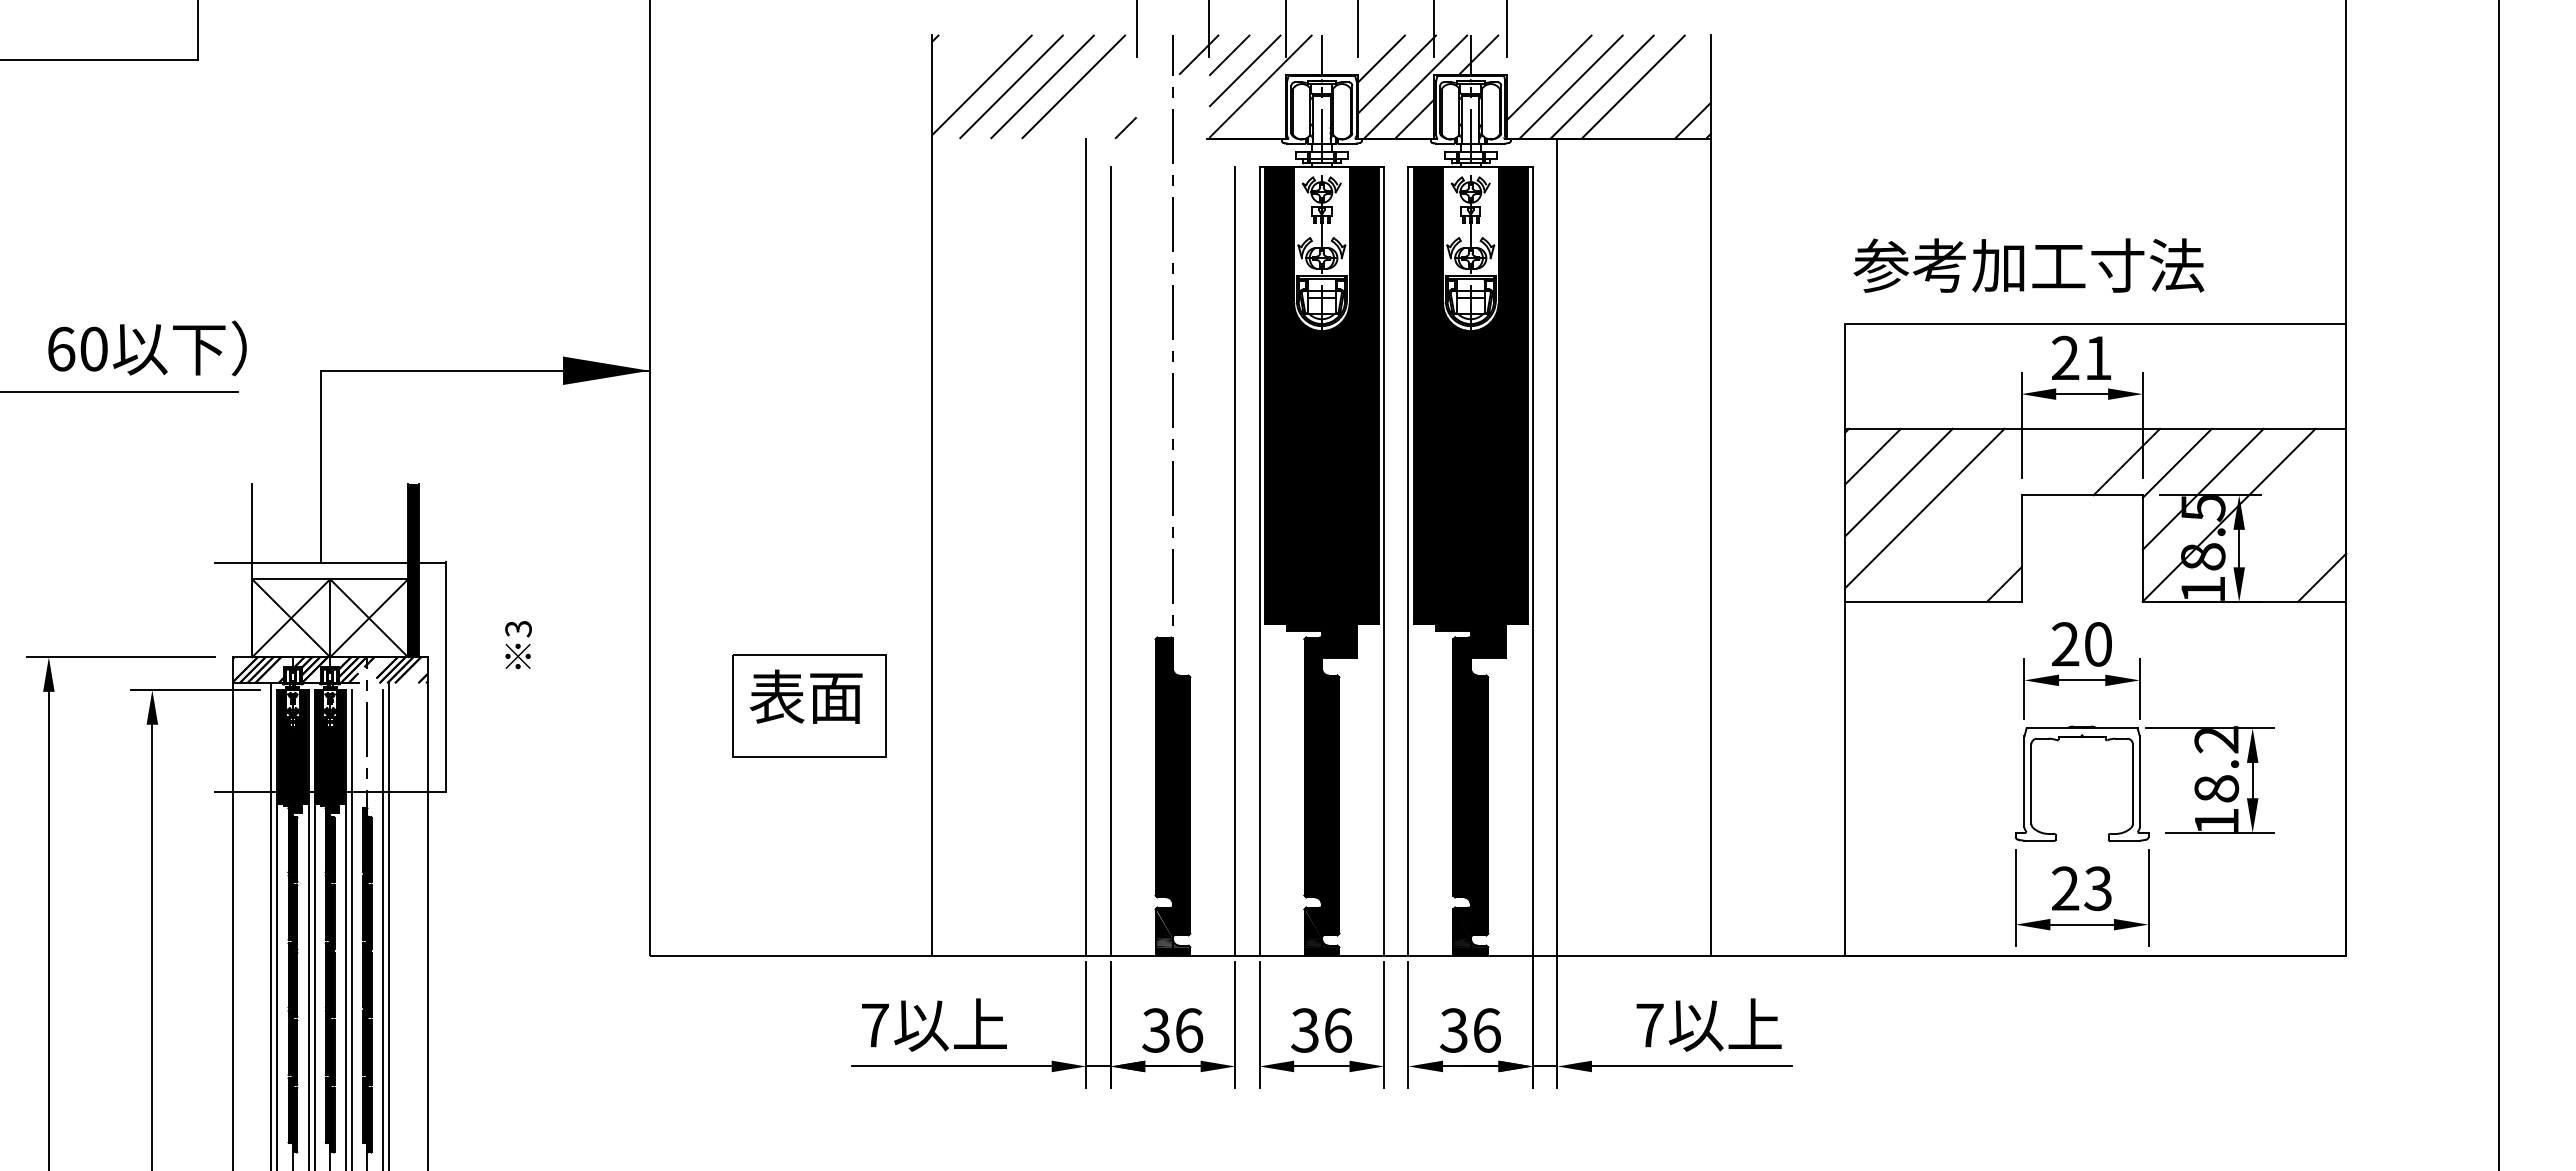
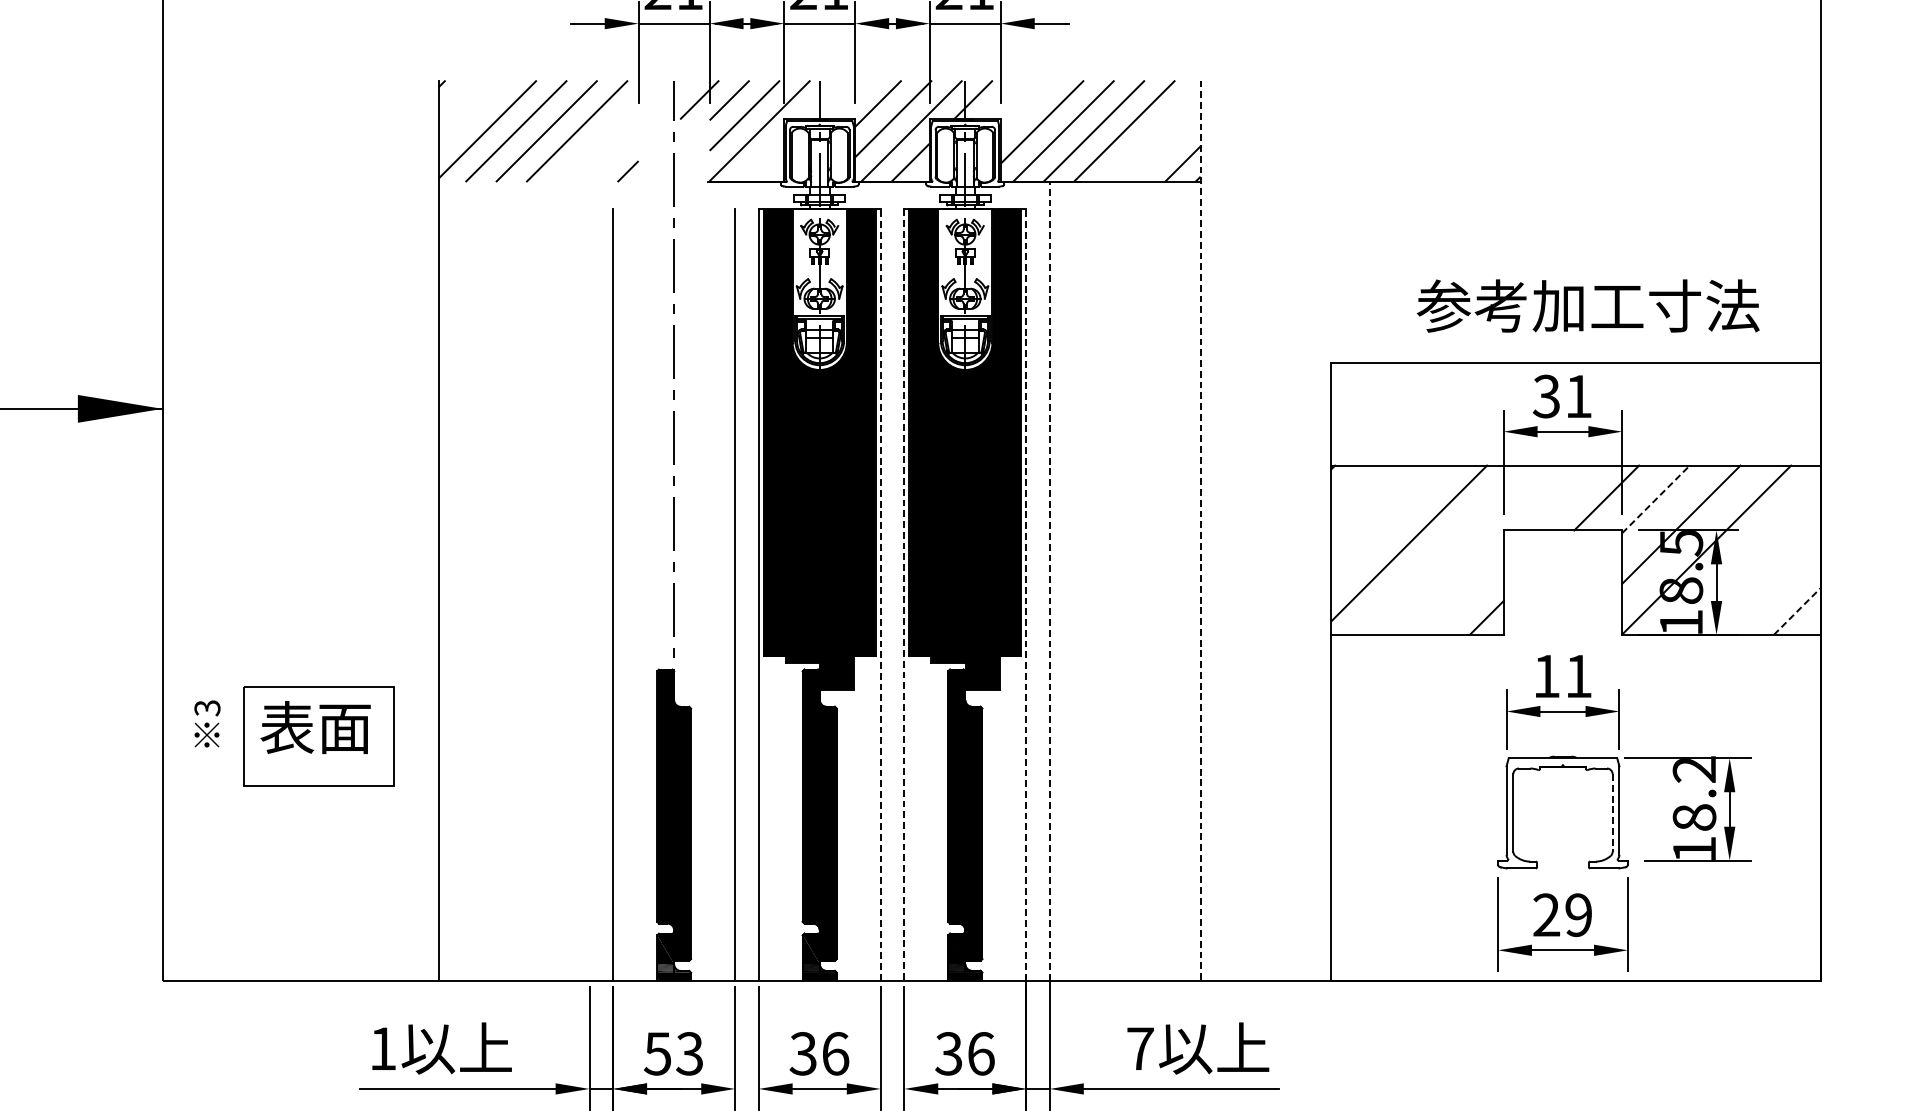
text: (2028, 265) -> (1587, 305), moved
text: (2065, 358) -> (1546, 396), 21 -> 31
line: (1872, 456) -> (1358, 492), removed
line: (2177, 463) -> (1656, 499), solid -> dashed
line: (1898, 482) -> (1383, 518), removed
line: (1711, 495) -> (1200, 530), solid -> dashed
line: (1086, 546) -> (589, 580), removed
line: (1557, 546) -> (1050, 580), solid -> dashed
line: (1384, 561) -> (880, 595), solid -> dashed
line: (1408, 561) -> (904, 595), solid -> dashed
line: (1533, 561) -> (1026, 595), solid -> dashed
line: (2322, 577) -> (1797, 610), solid -> dashed
text: (2081, 644) -> (1562, 676), 20 -> 11
text: (518, 645) -> (207, 724), moved
line: (2132, 784) -> (1612, 813), solid -> dashed
text: (2097, 888) -> (1577, 914), 23 -> 29
text: (875, 1025) -> (383, 1048), 7 -> 1
text: (1172, 1030) -> (673, 1053), 36 -> 53

